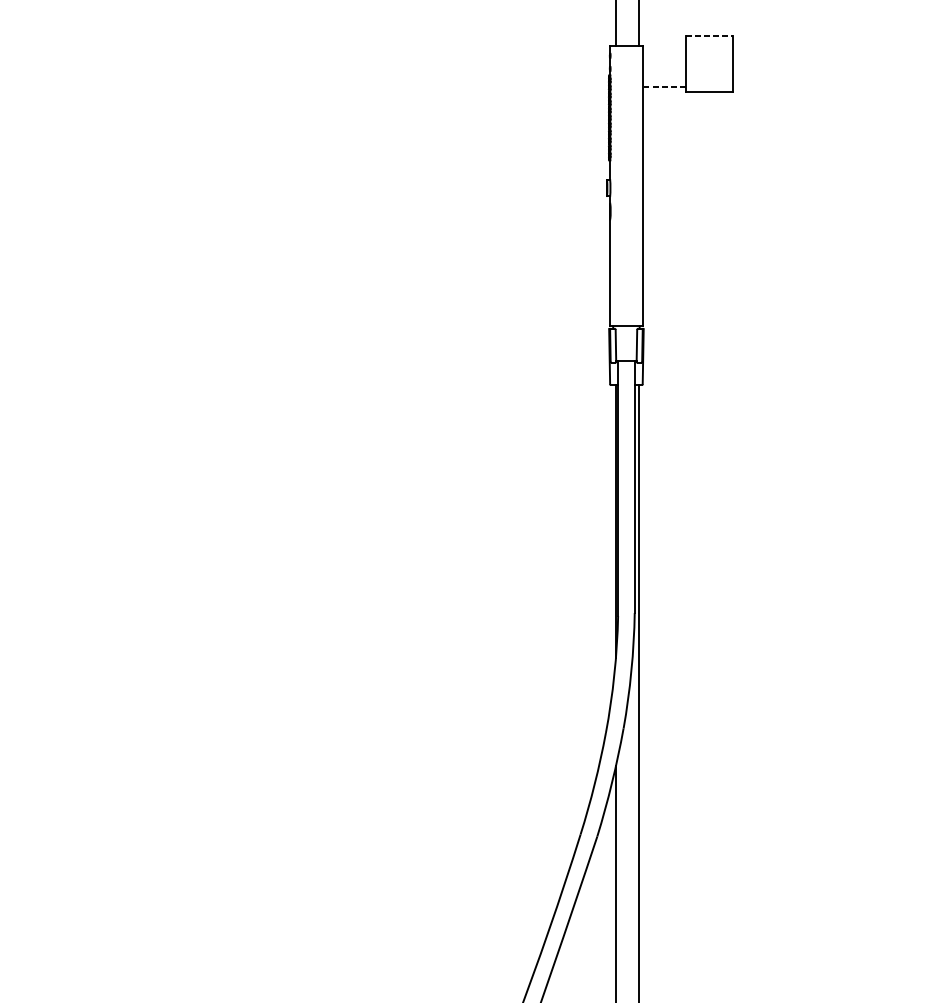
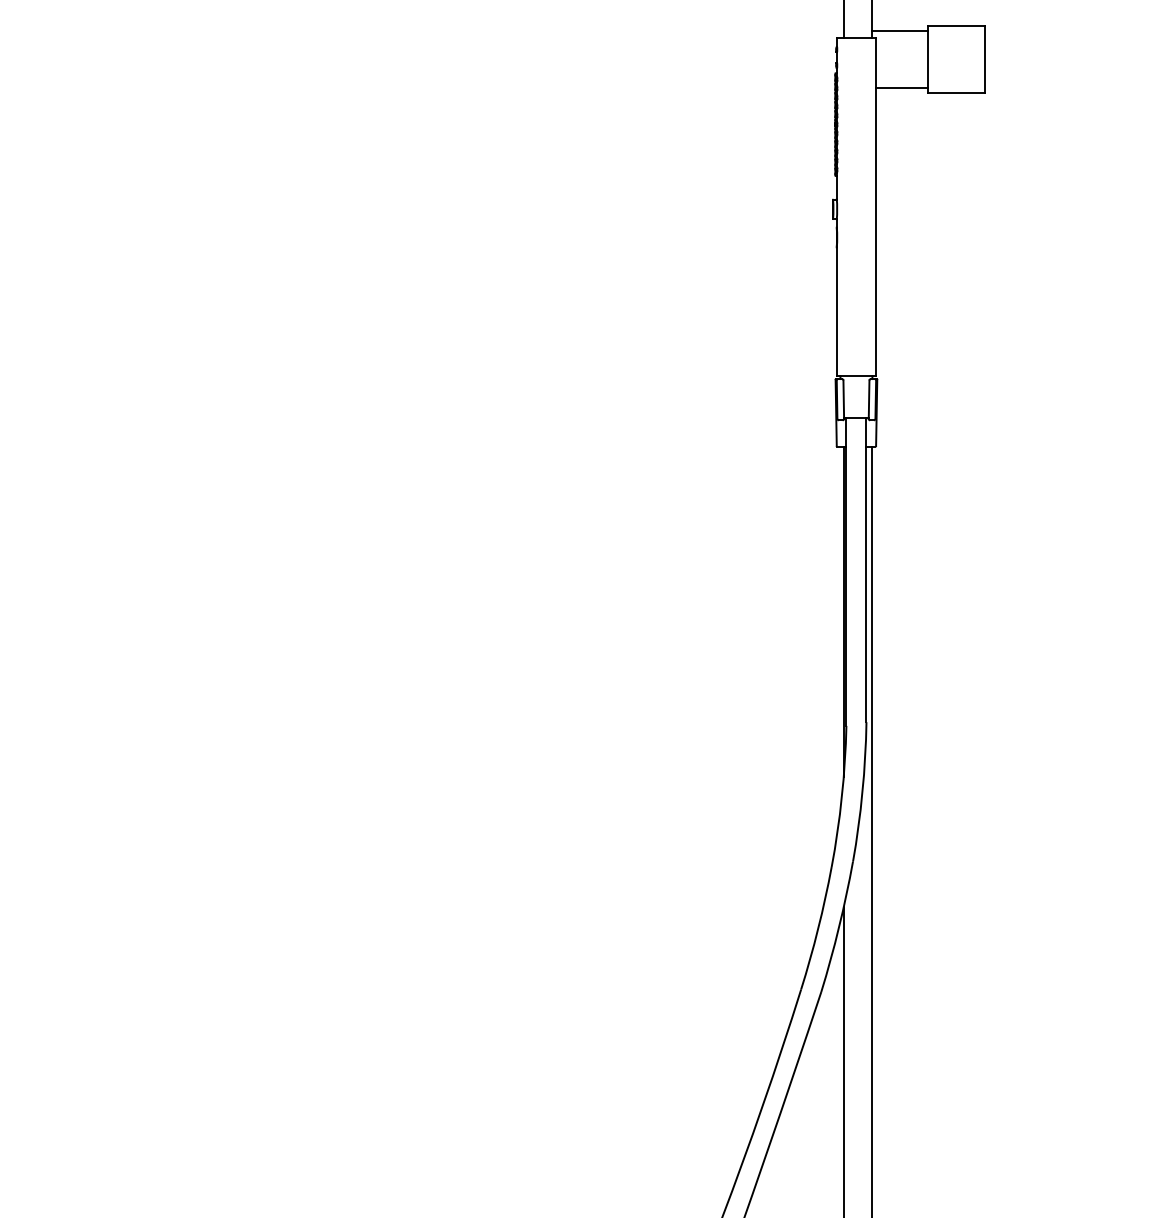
line: (709, 35) -> (956, 25), dashed -> solid
line: (662, 40) -> (899, 31), added
line: (663, 87) -> (901, 87), dashed -> solid

